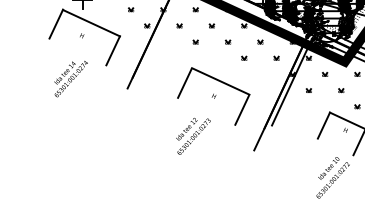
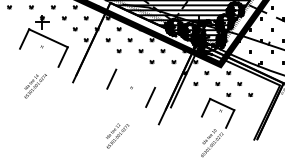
text: (70, 79) -> (35, 86), moved
line: (219, 80) -> (135, 77), removed
text: (193, 135) -> (117, 135), moved

